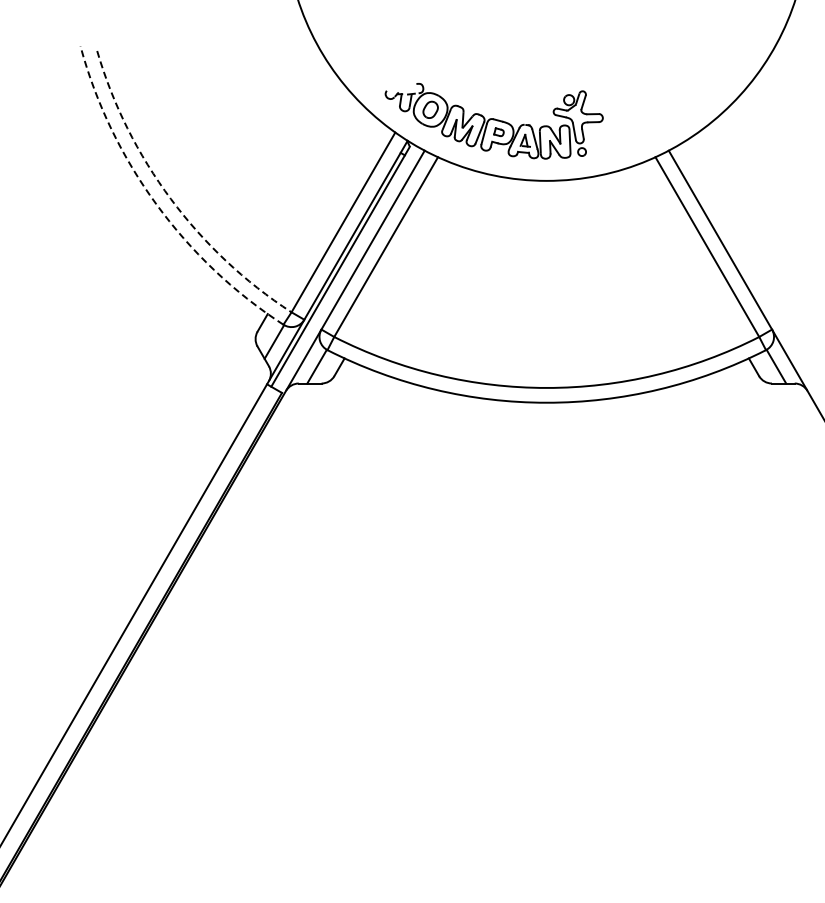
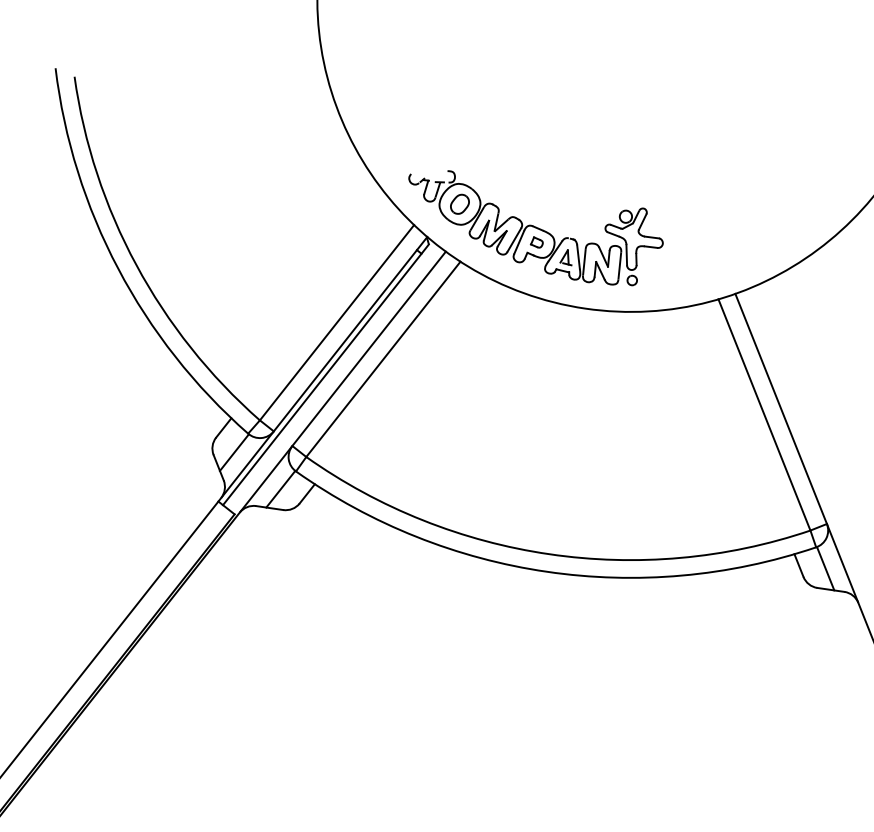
arc: (170, 199) -> (135, 265), dashed -> solid
arc: (156, 204) -> (118, 269), dashed -> solid

